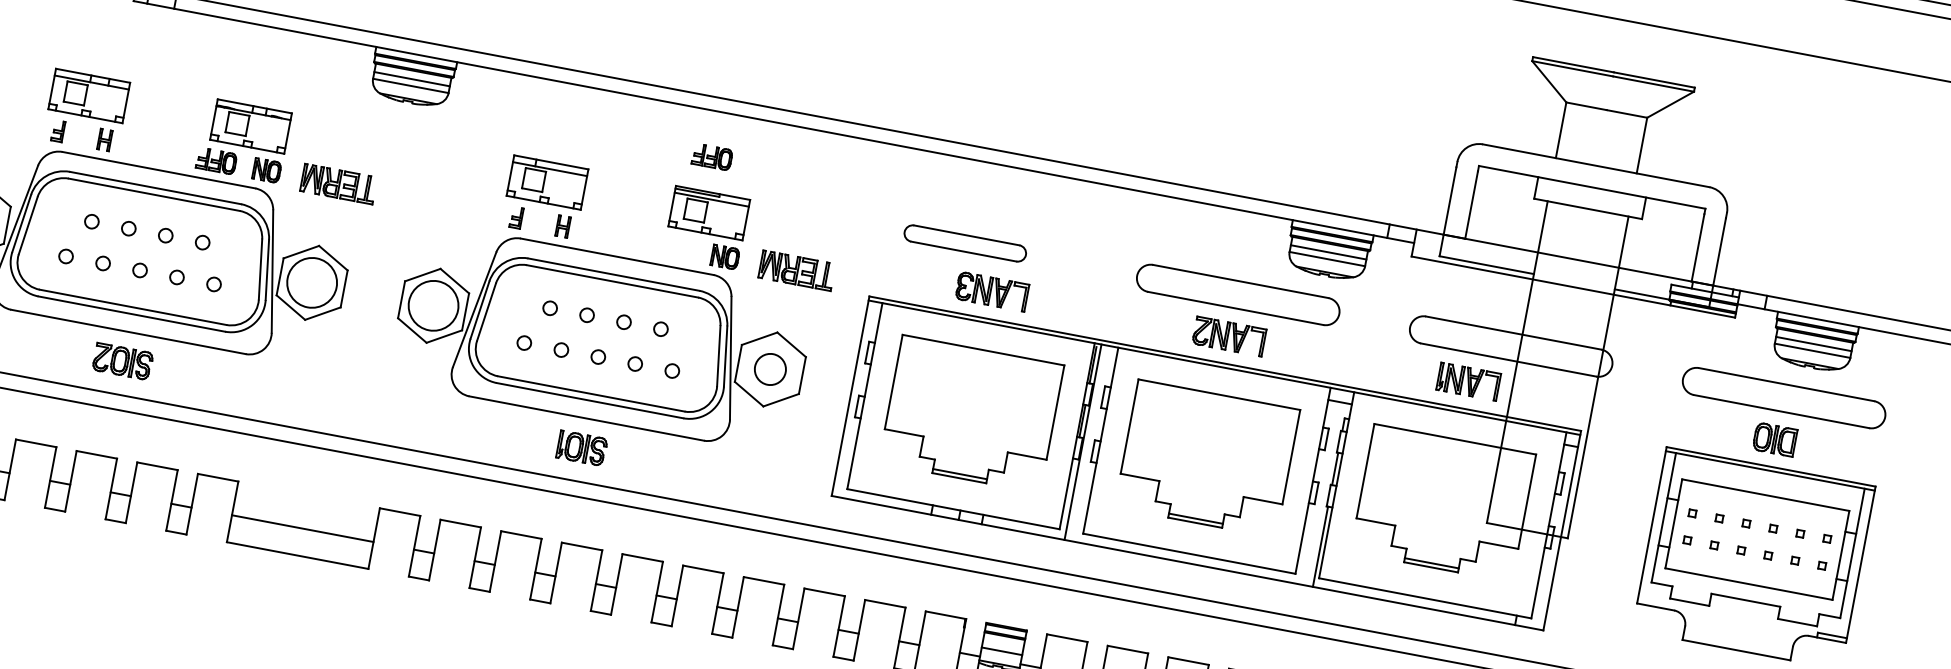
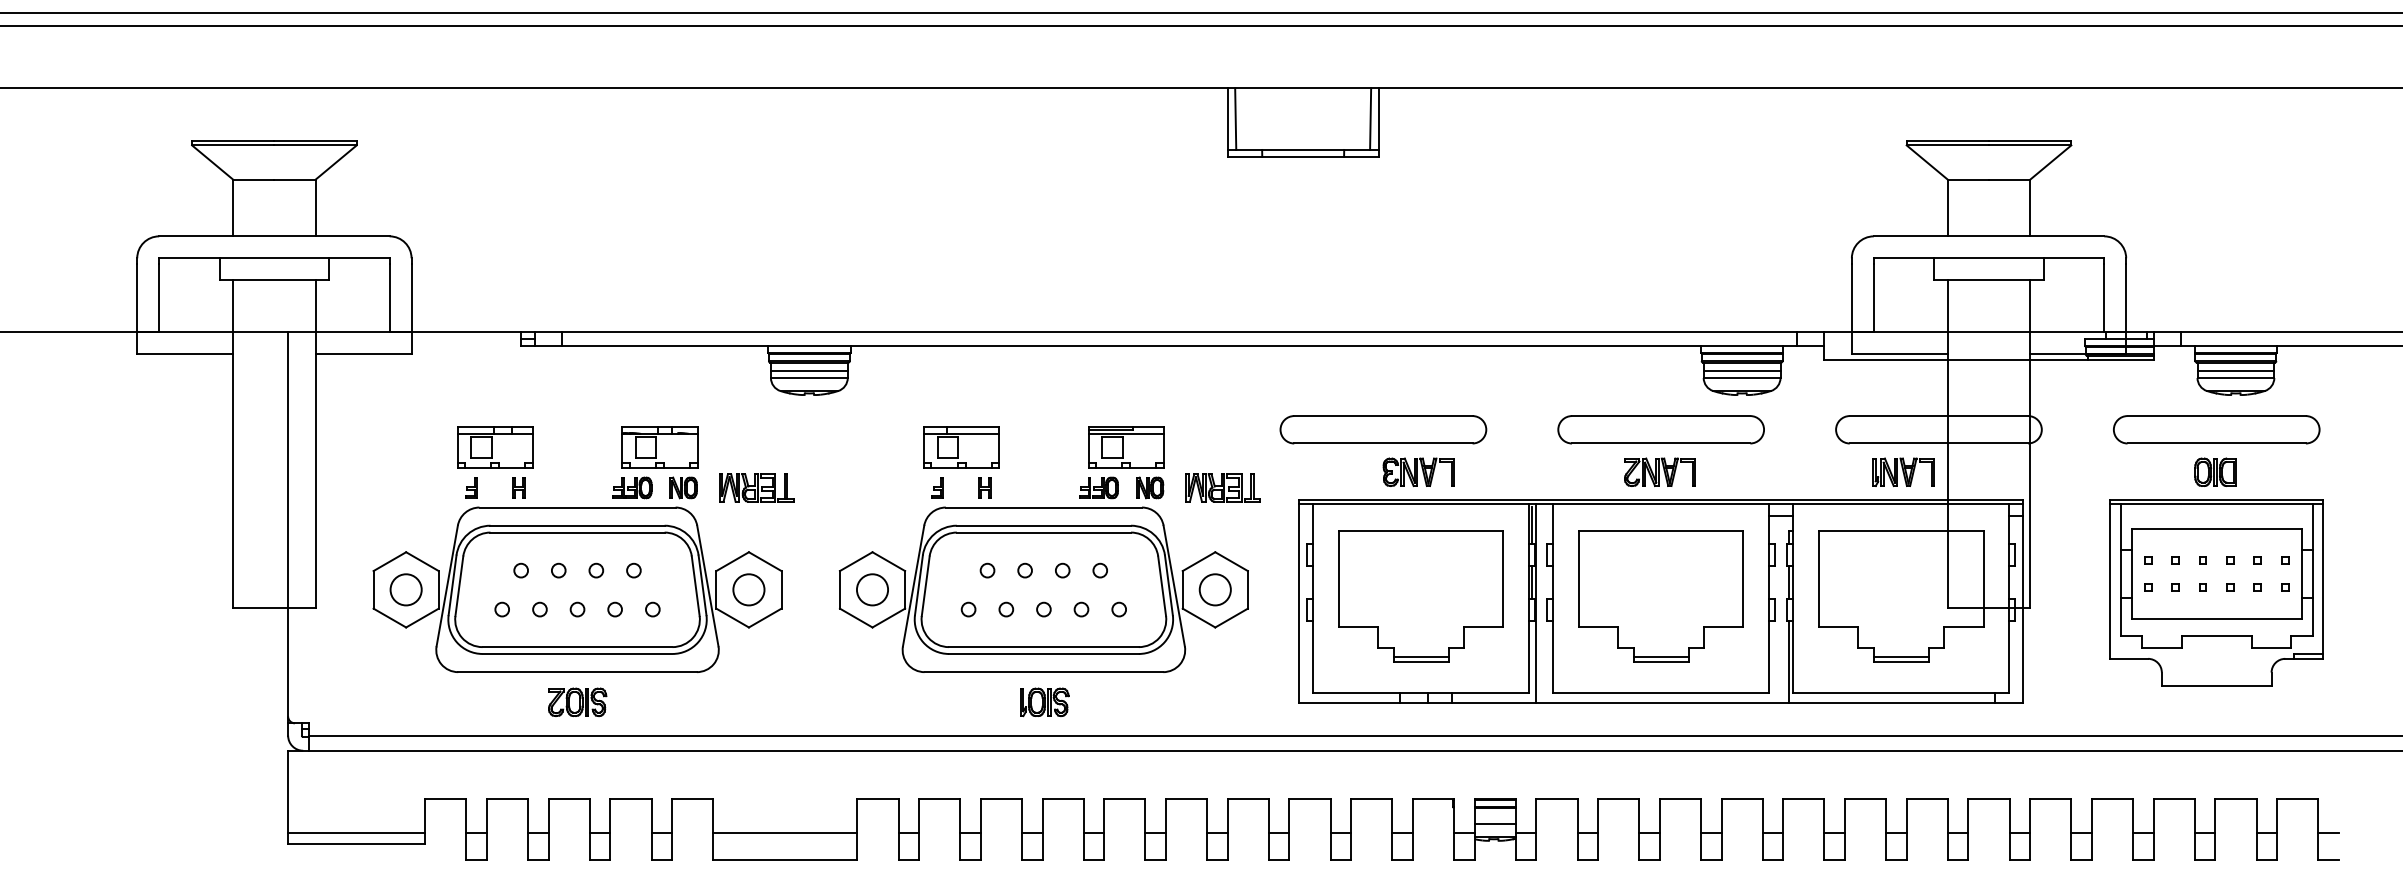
part: (712, 156) -> (1098, 487), moved
part: (965, 243) -> (1383, 429), size x1.67
circle: (311, 282) -> (748, 589), size x0.62
circle: (433, 305) -> (872, 589), size x0.62

